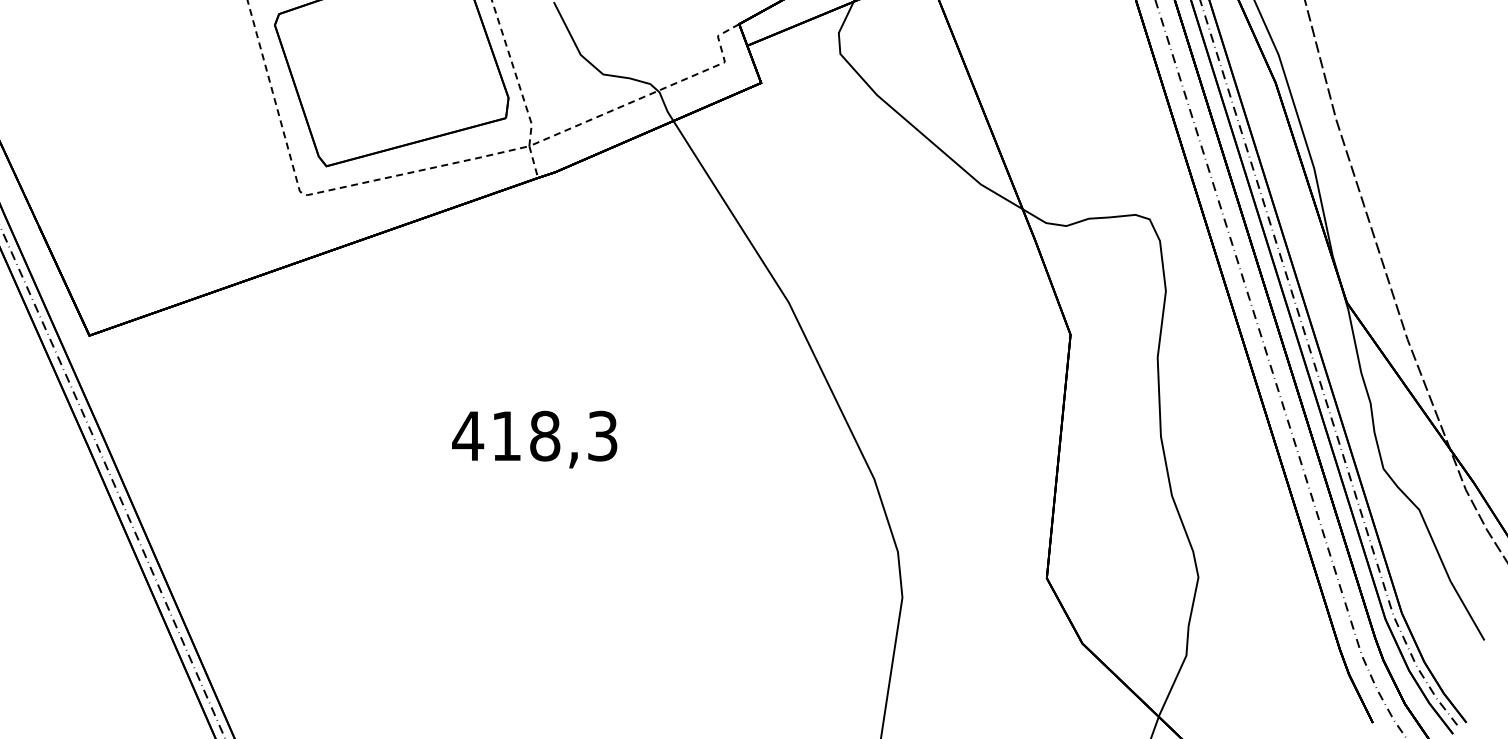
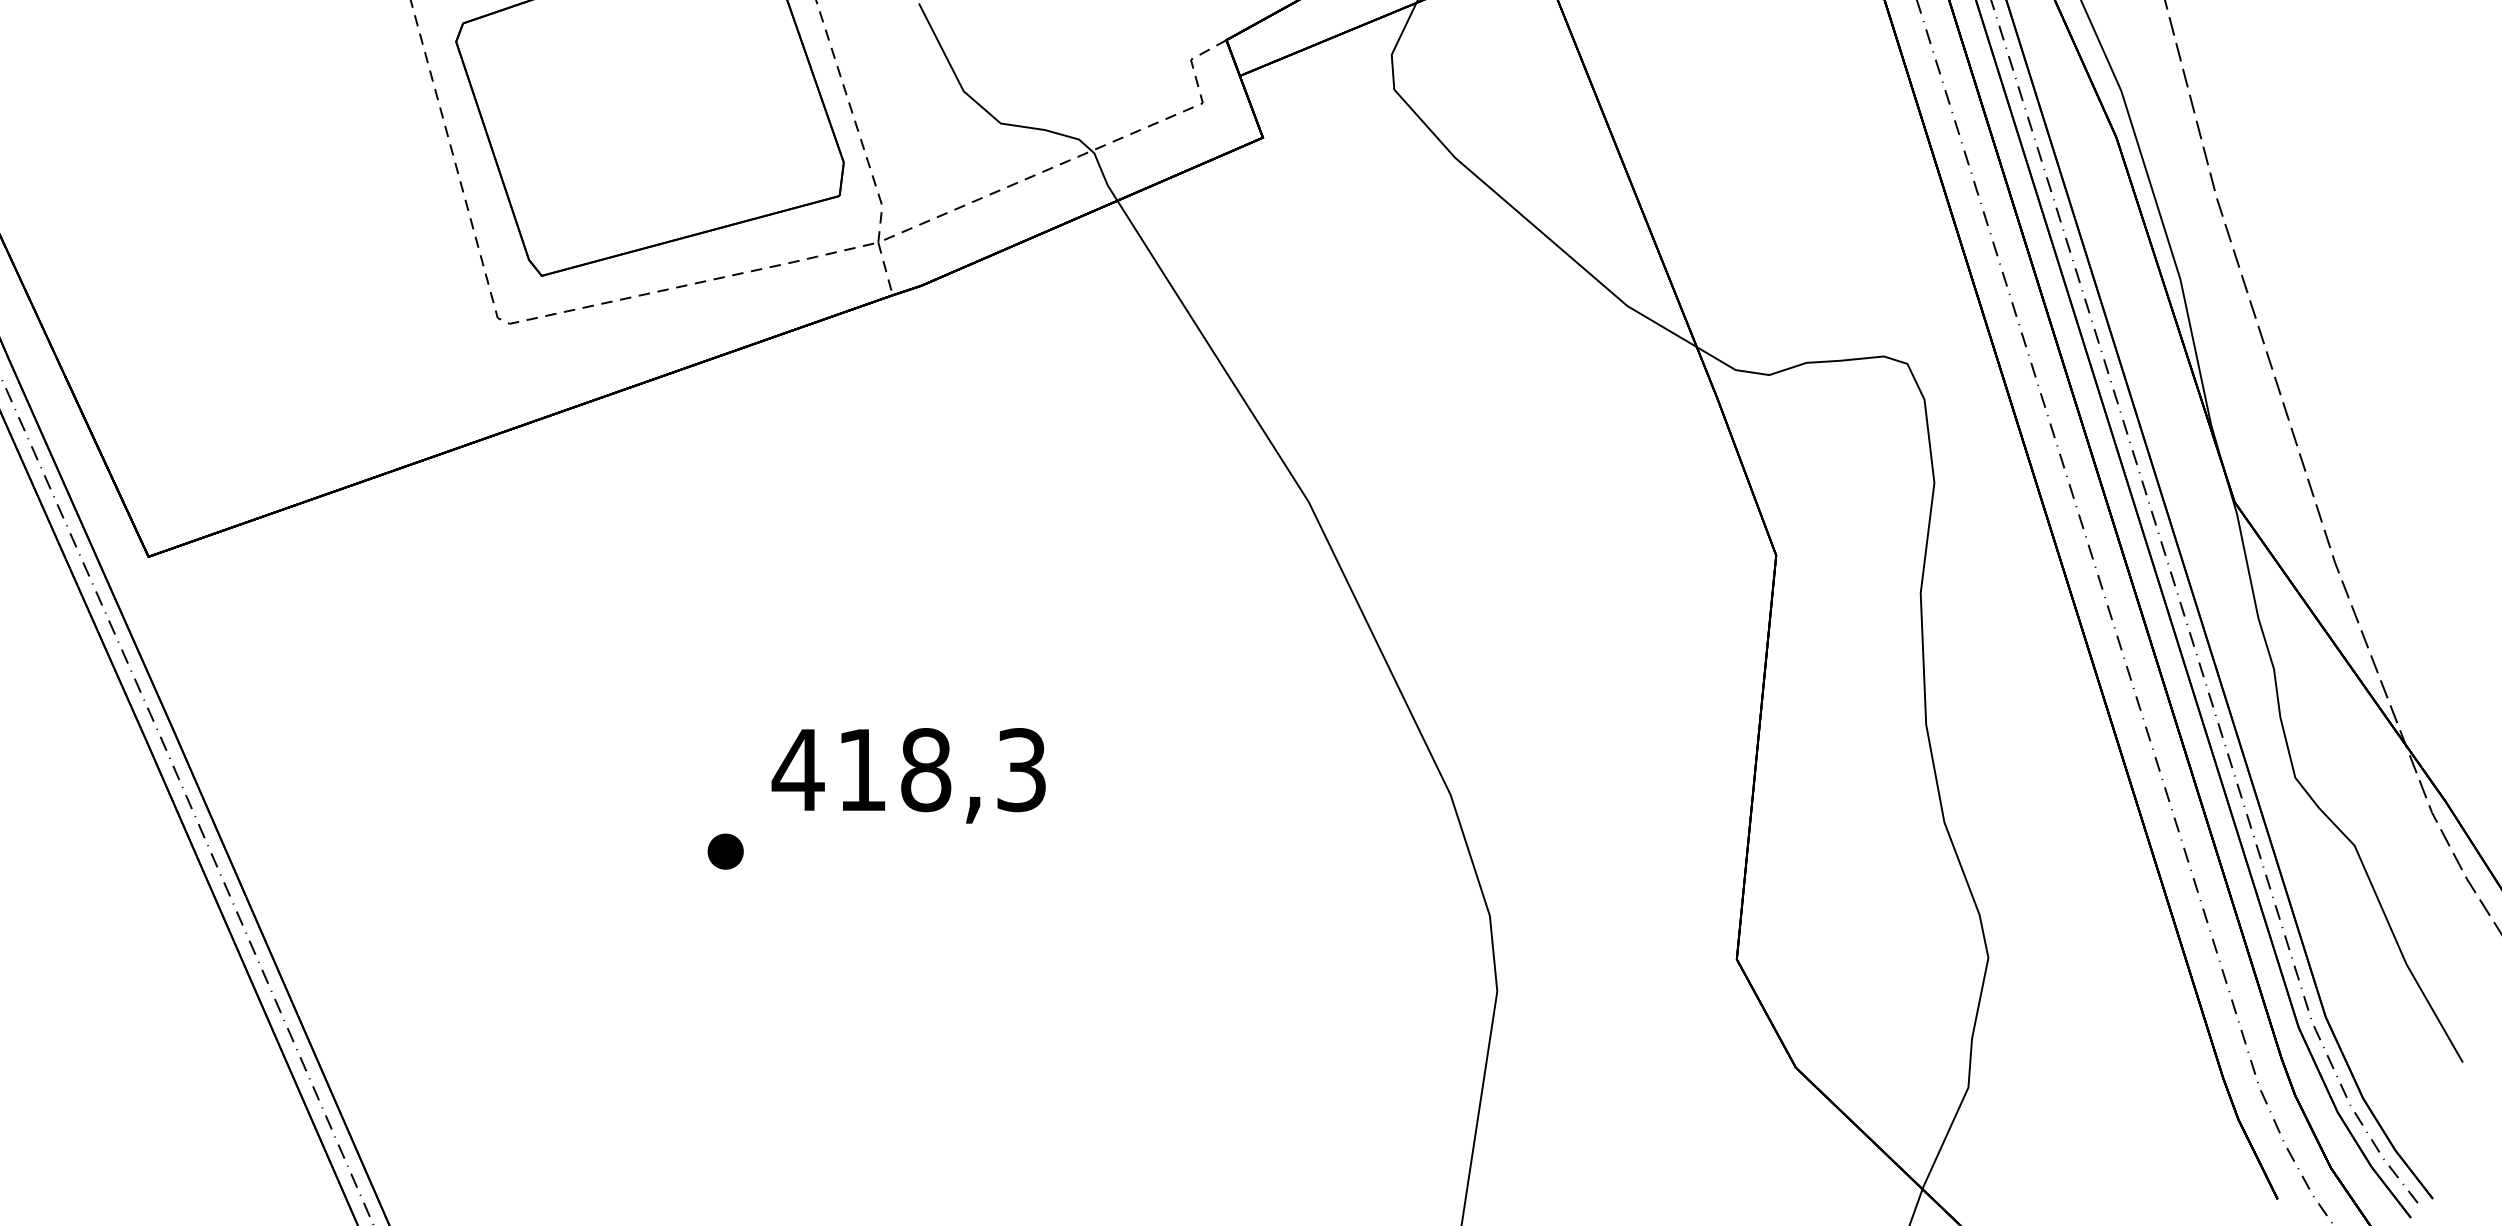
text: (534, 439) -> (908, 775), moved
part: (437, 513) -> (725, 851), added

